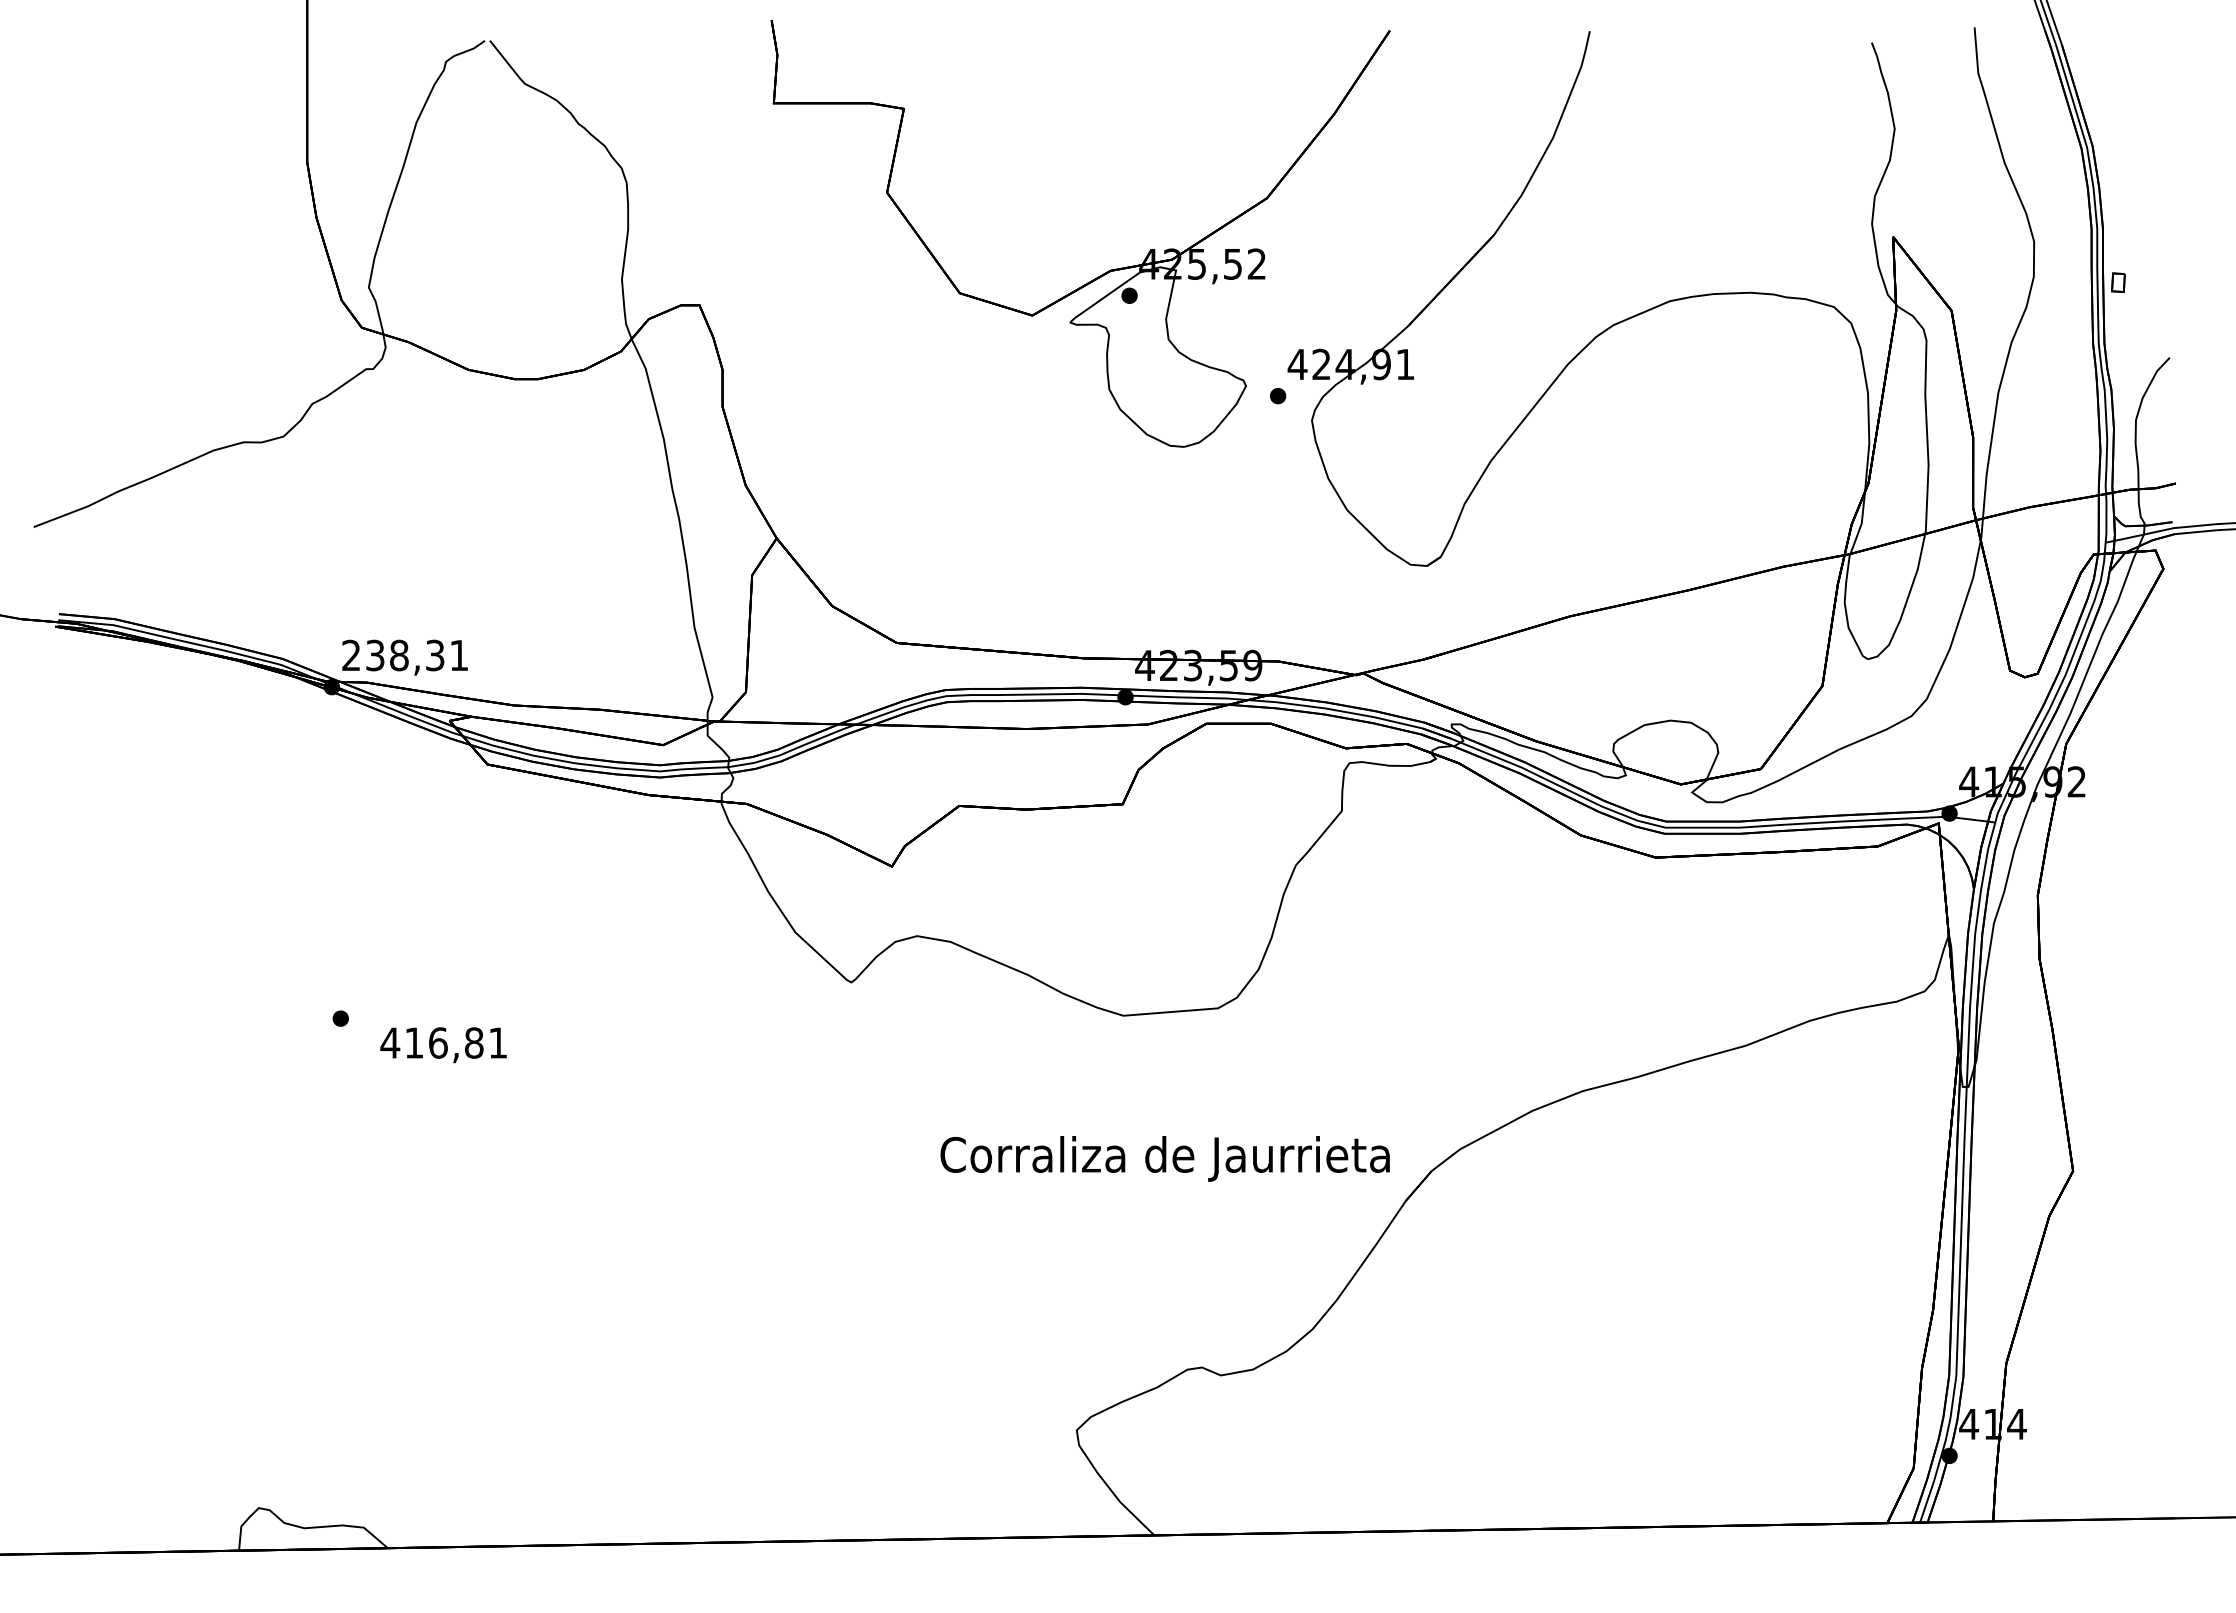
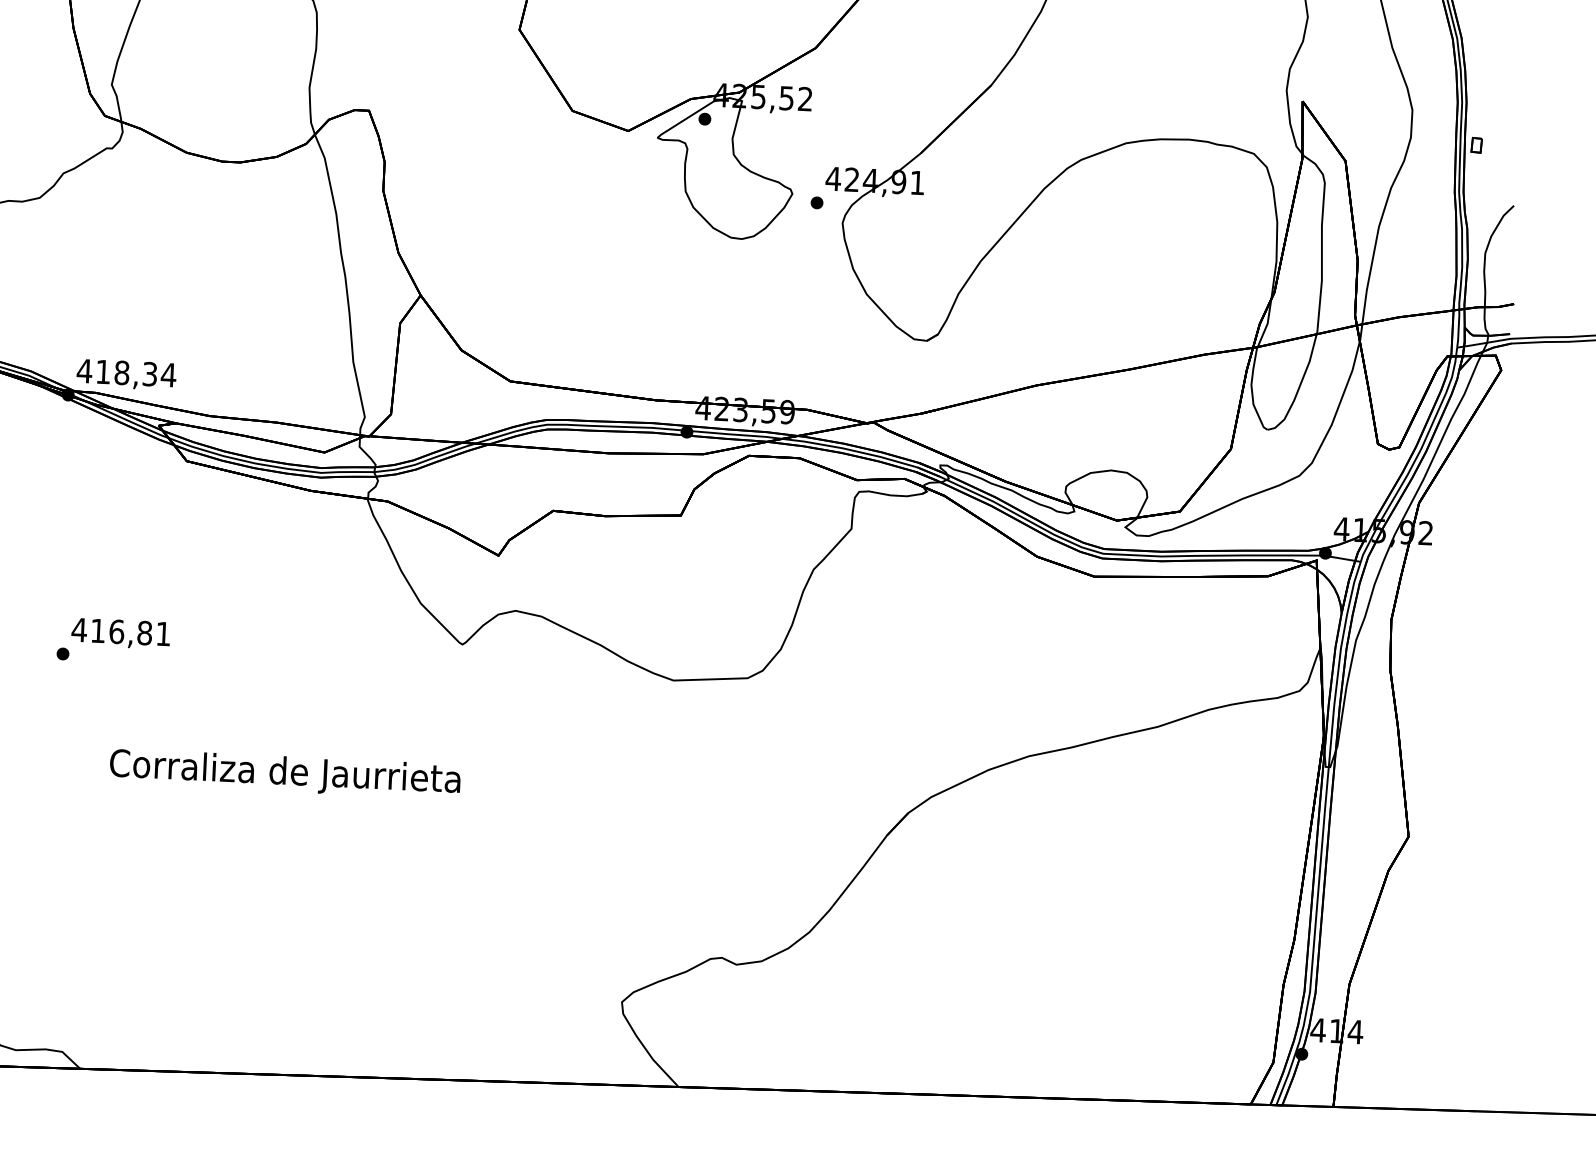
text: (405, 655) -> (126, 373), 238,31 -> 418,34
text: (443, 1045) -> (120, 633), moved
text: (1164, 1158) -> (284, 773), moved

